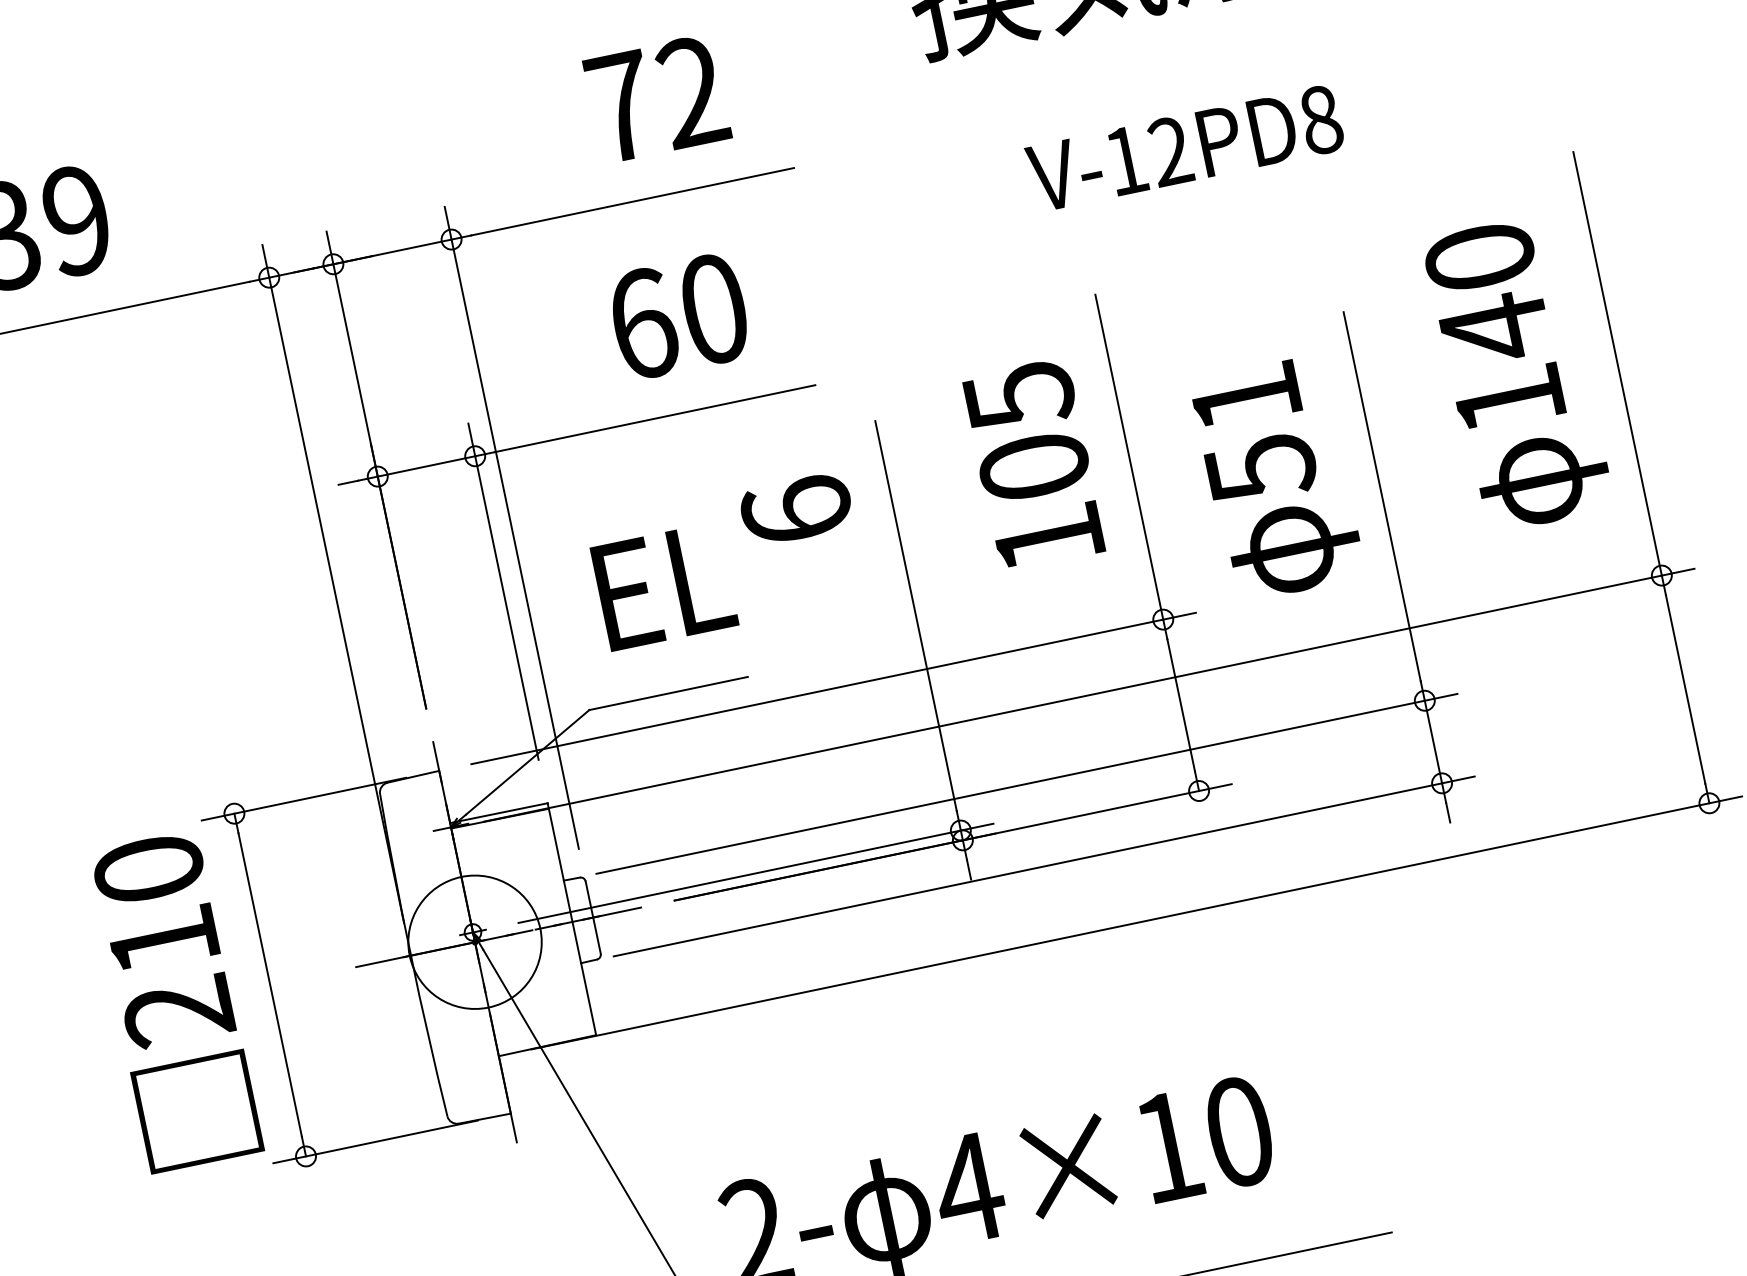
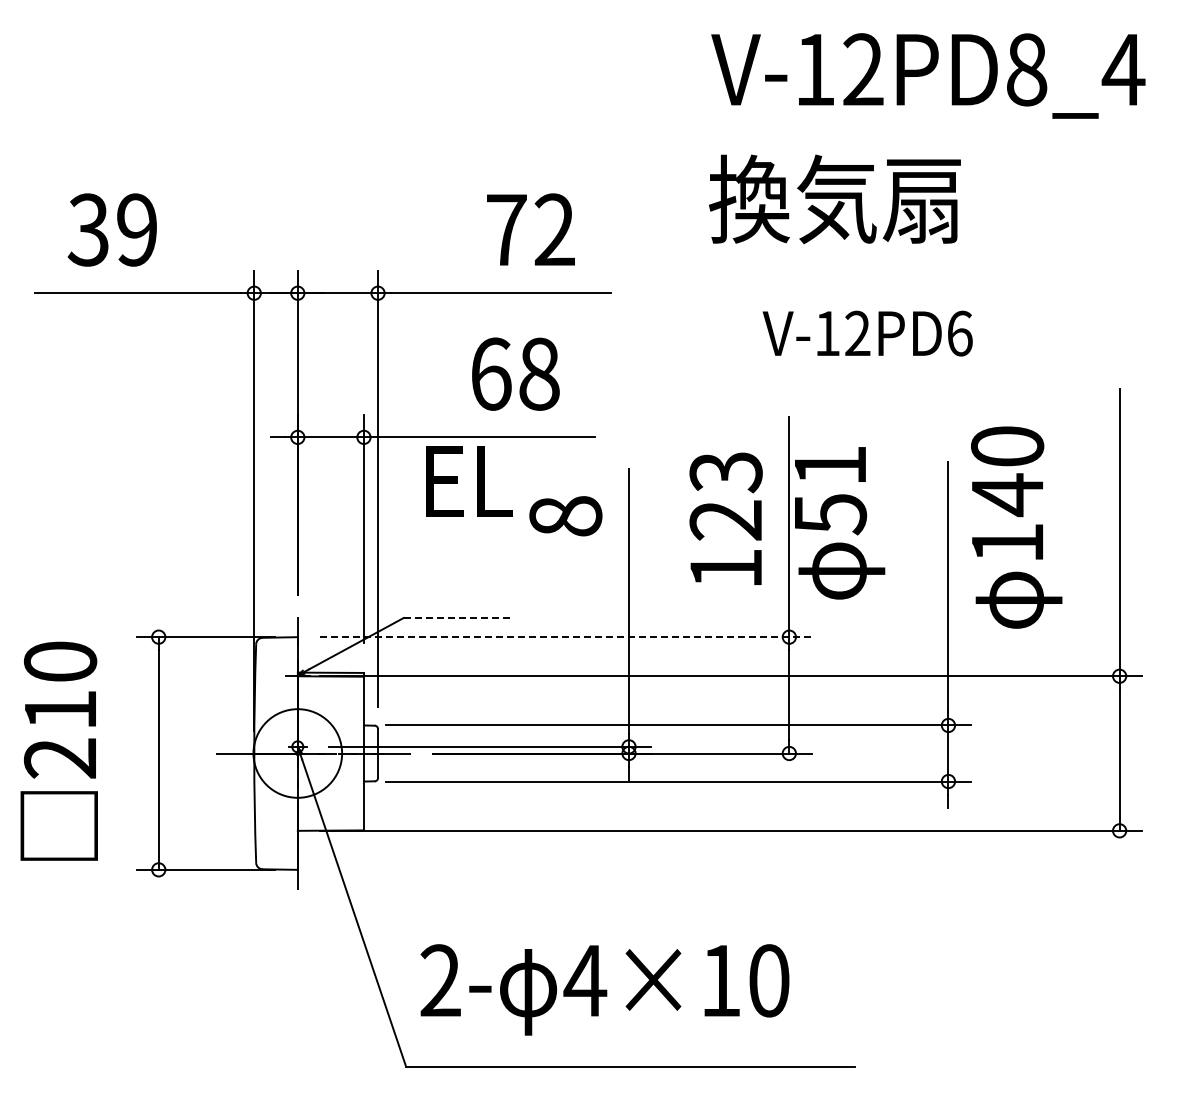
text: (1320, 119) -> (959, 333), V-12PD8 -> V-12PD6
text: (714, 308) -> (539, 373), 60 -> 68
text: (1518, 373) -> (1016, 527), moved
text: (1025, 432) -> (725, 496), 105 -> 123
text: (1278, 479) -> (840, 523), moved
text: (796, 509) -> (565, 515), 6 -> 8
text: (664, 585) -> (469, 481), moved
line: (833, 689) -> (565, 637), solid -> dashed
line: (668, 692) -> (457, 617), solid -> dashed
text: (173, 1000) -> (58, 750), moved

